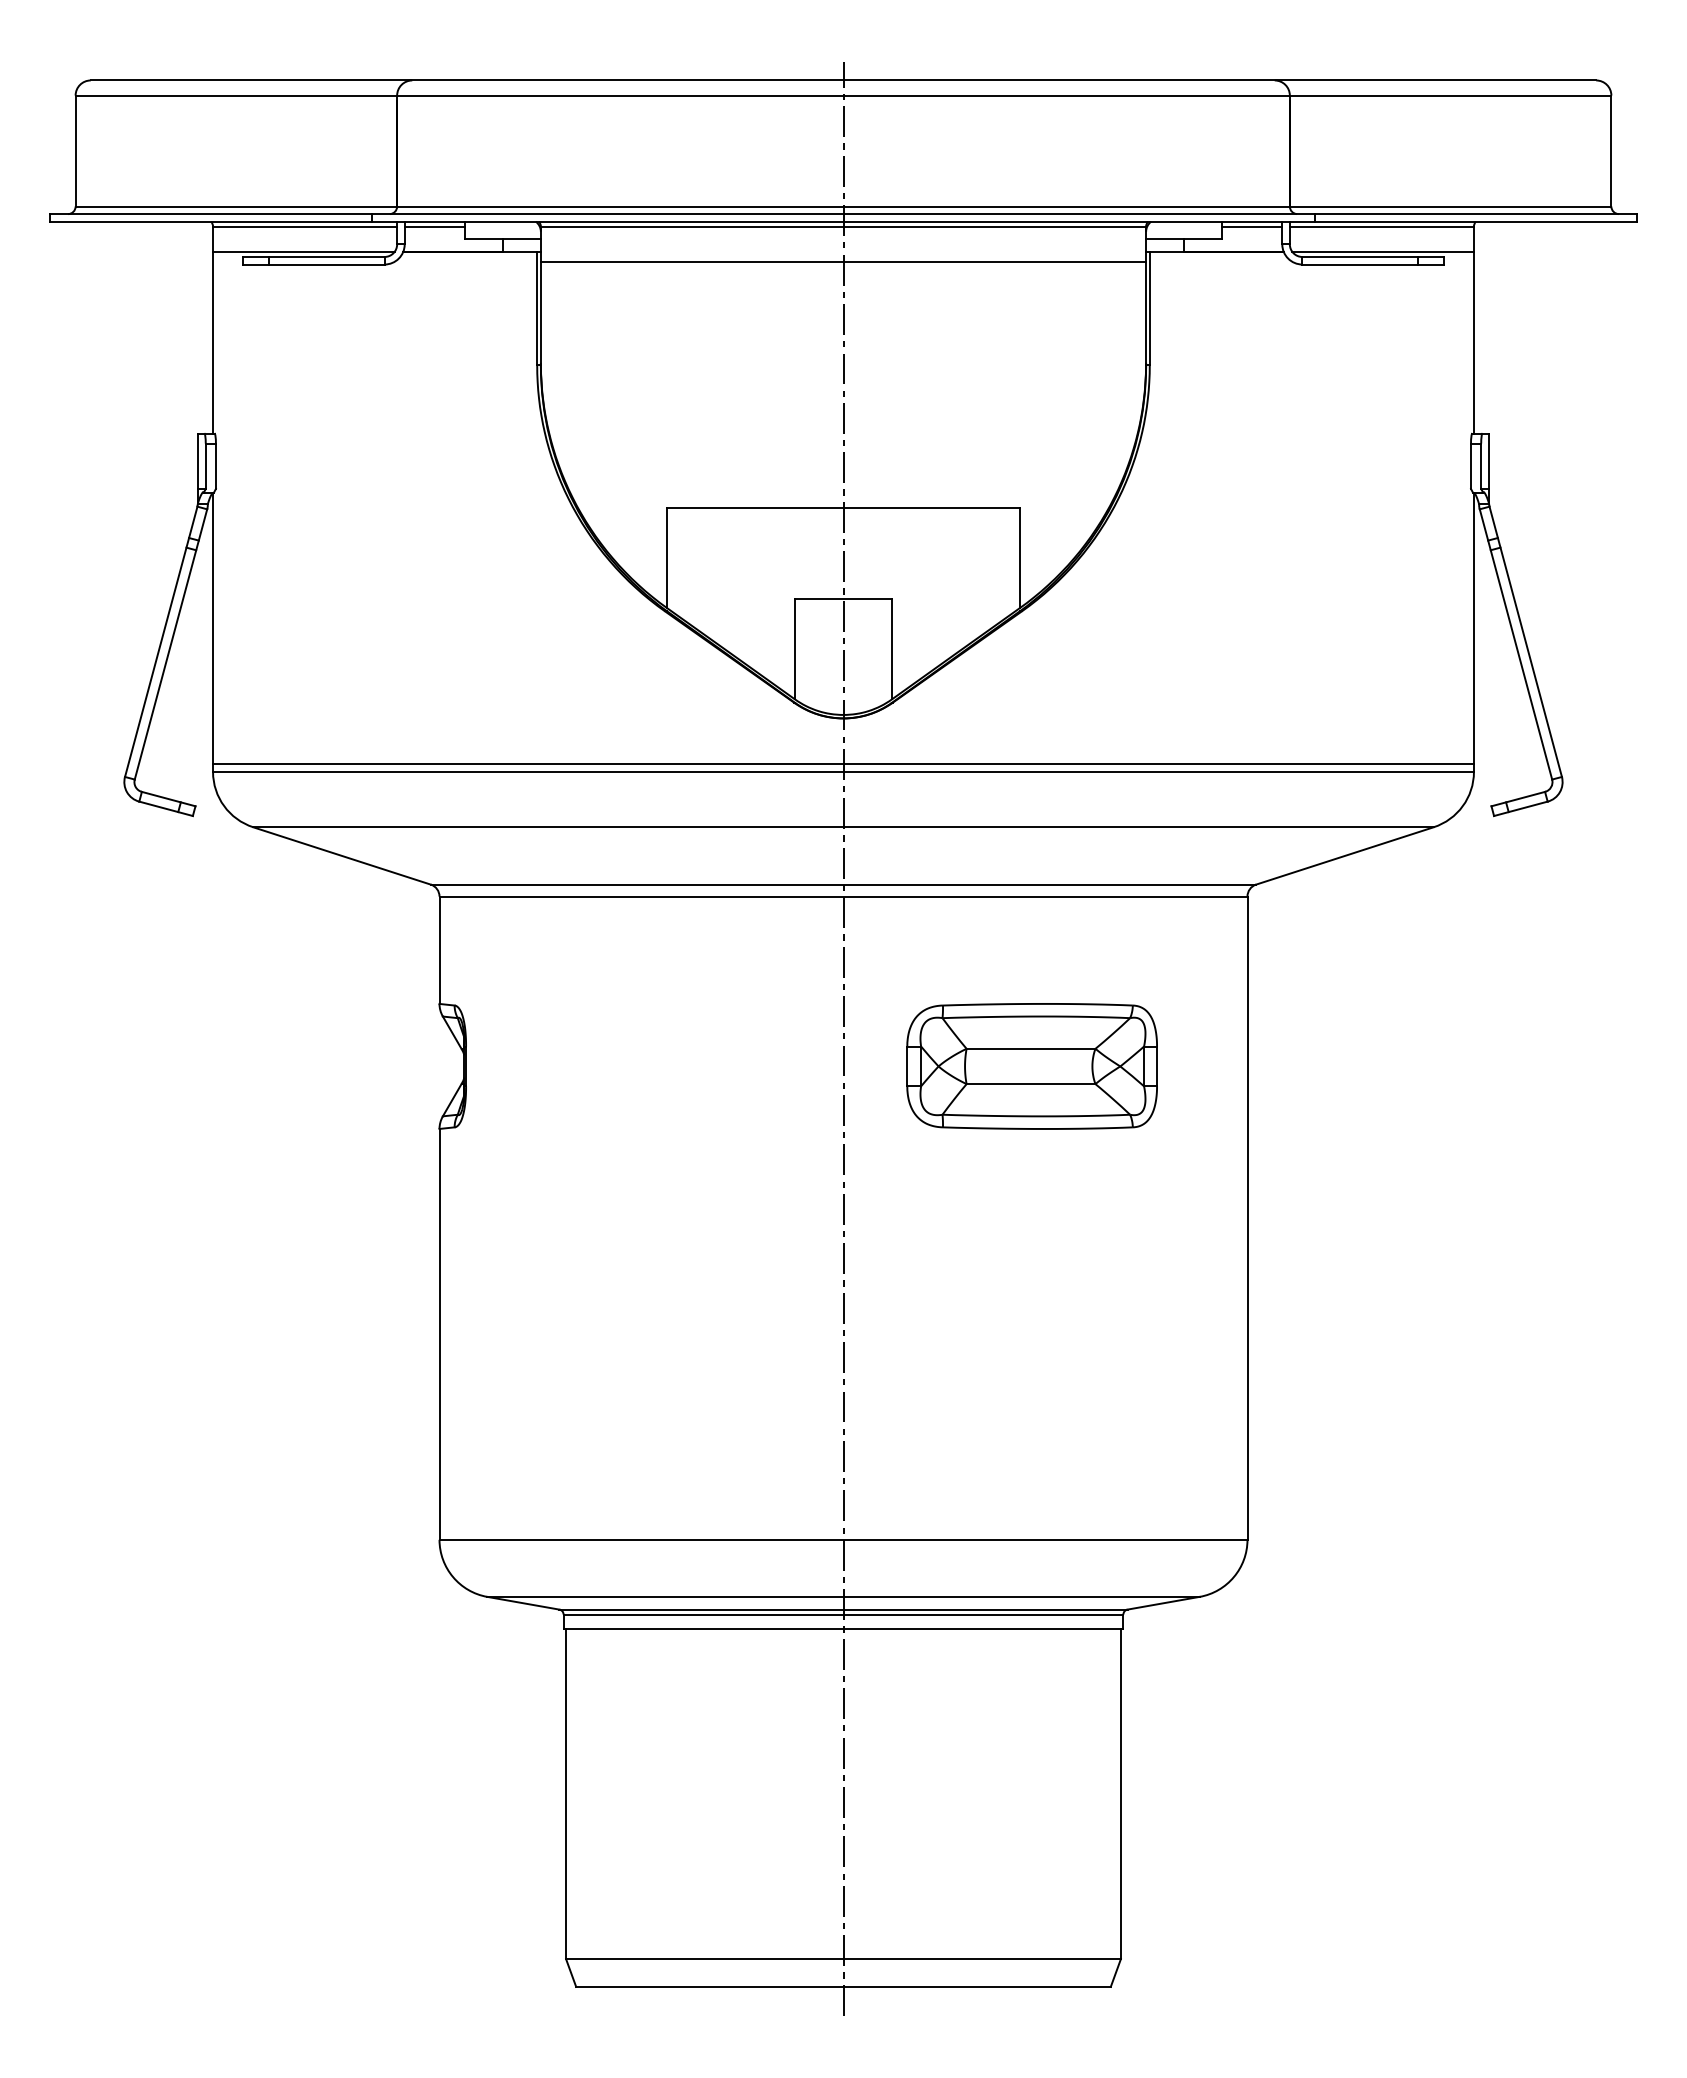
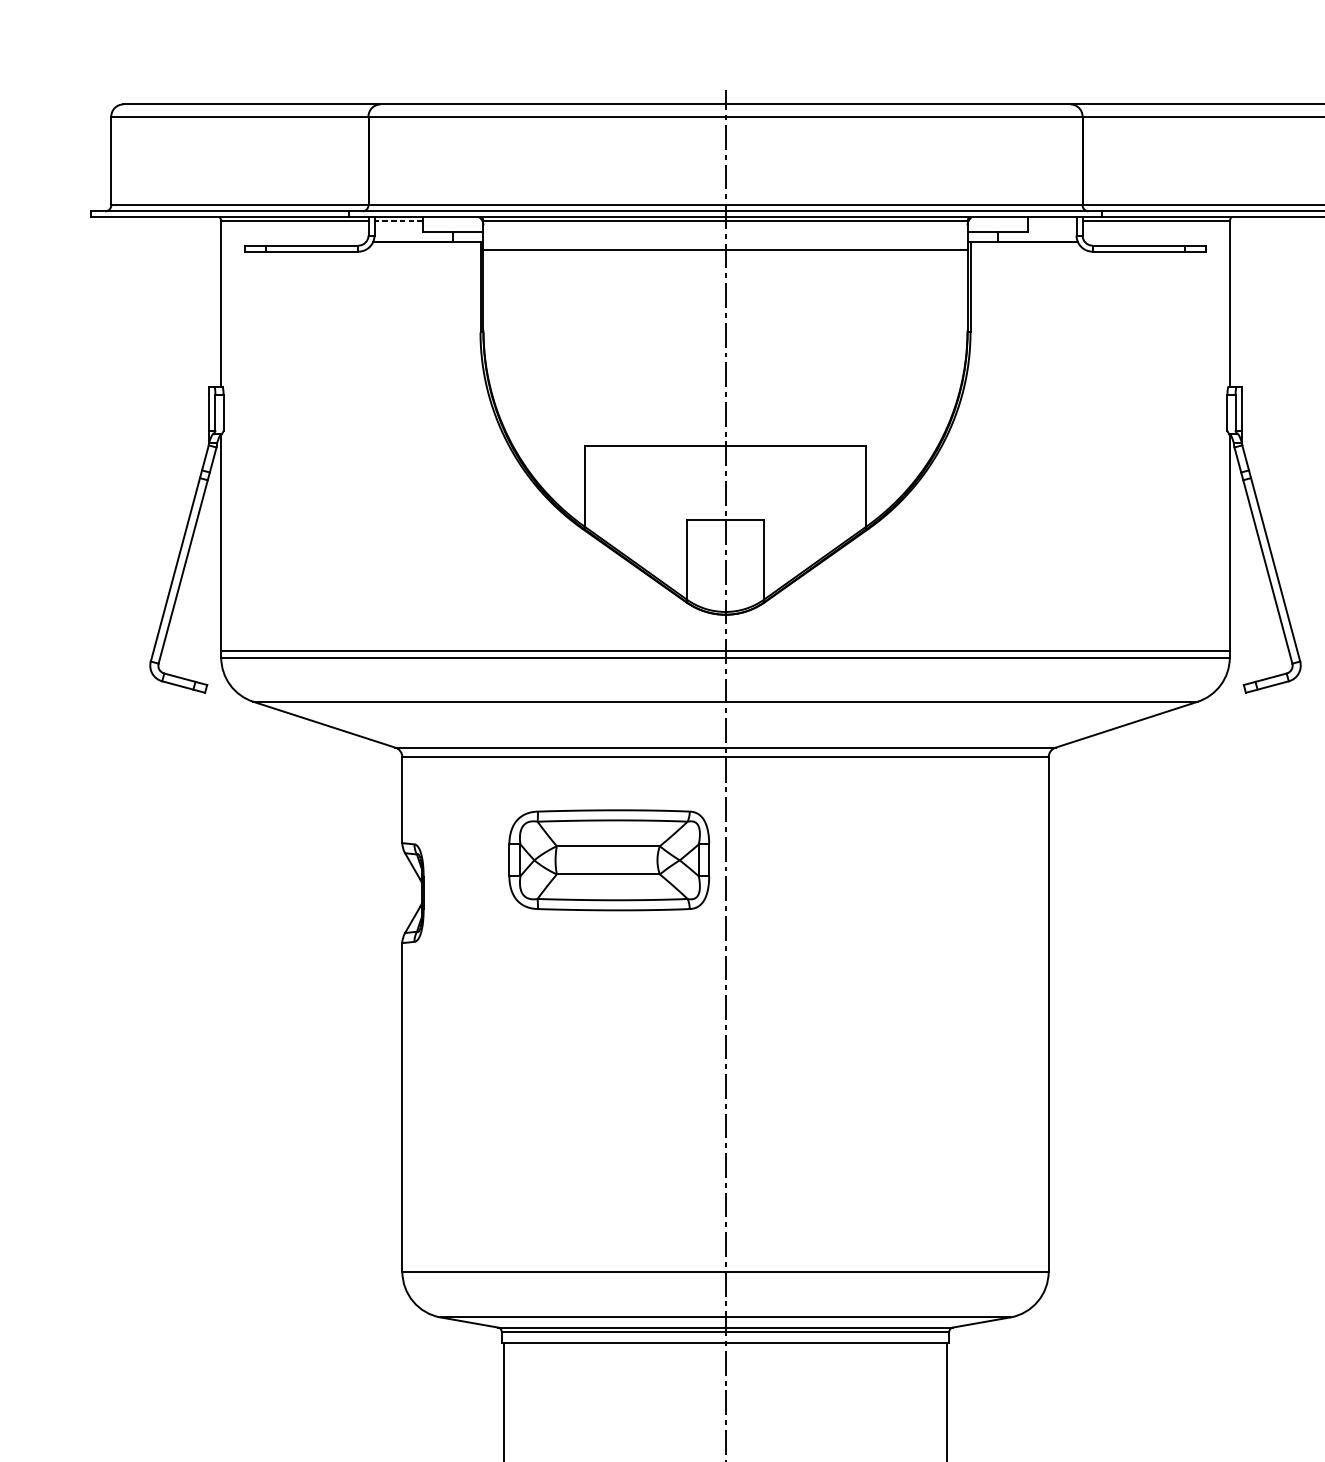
line: (434, 226) -> (398, 221), solid -> dashed
line: (1251, 226) -> (1051, 221), removed
line: (303, 251) -> (293, 241), removed
line: (1382, 251) -> (1156, 241), removed
part: (1031, 1066) -> (608, 860), moved

